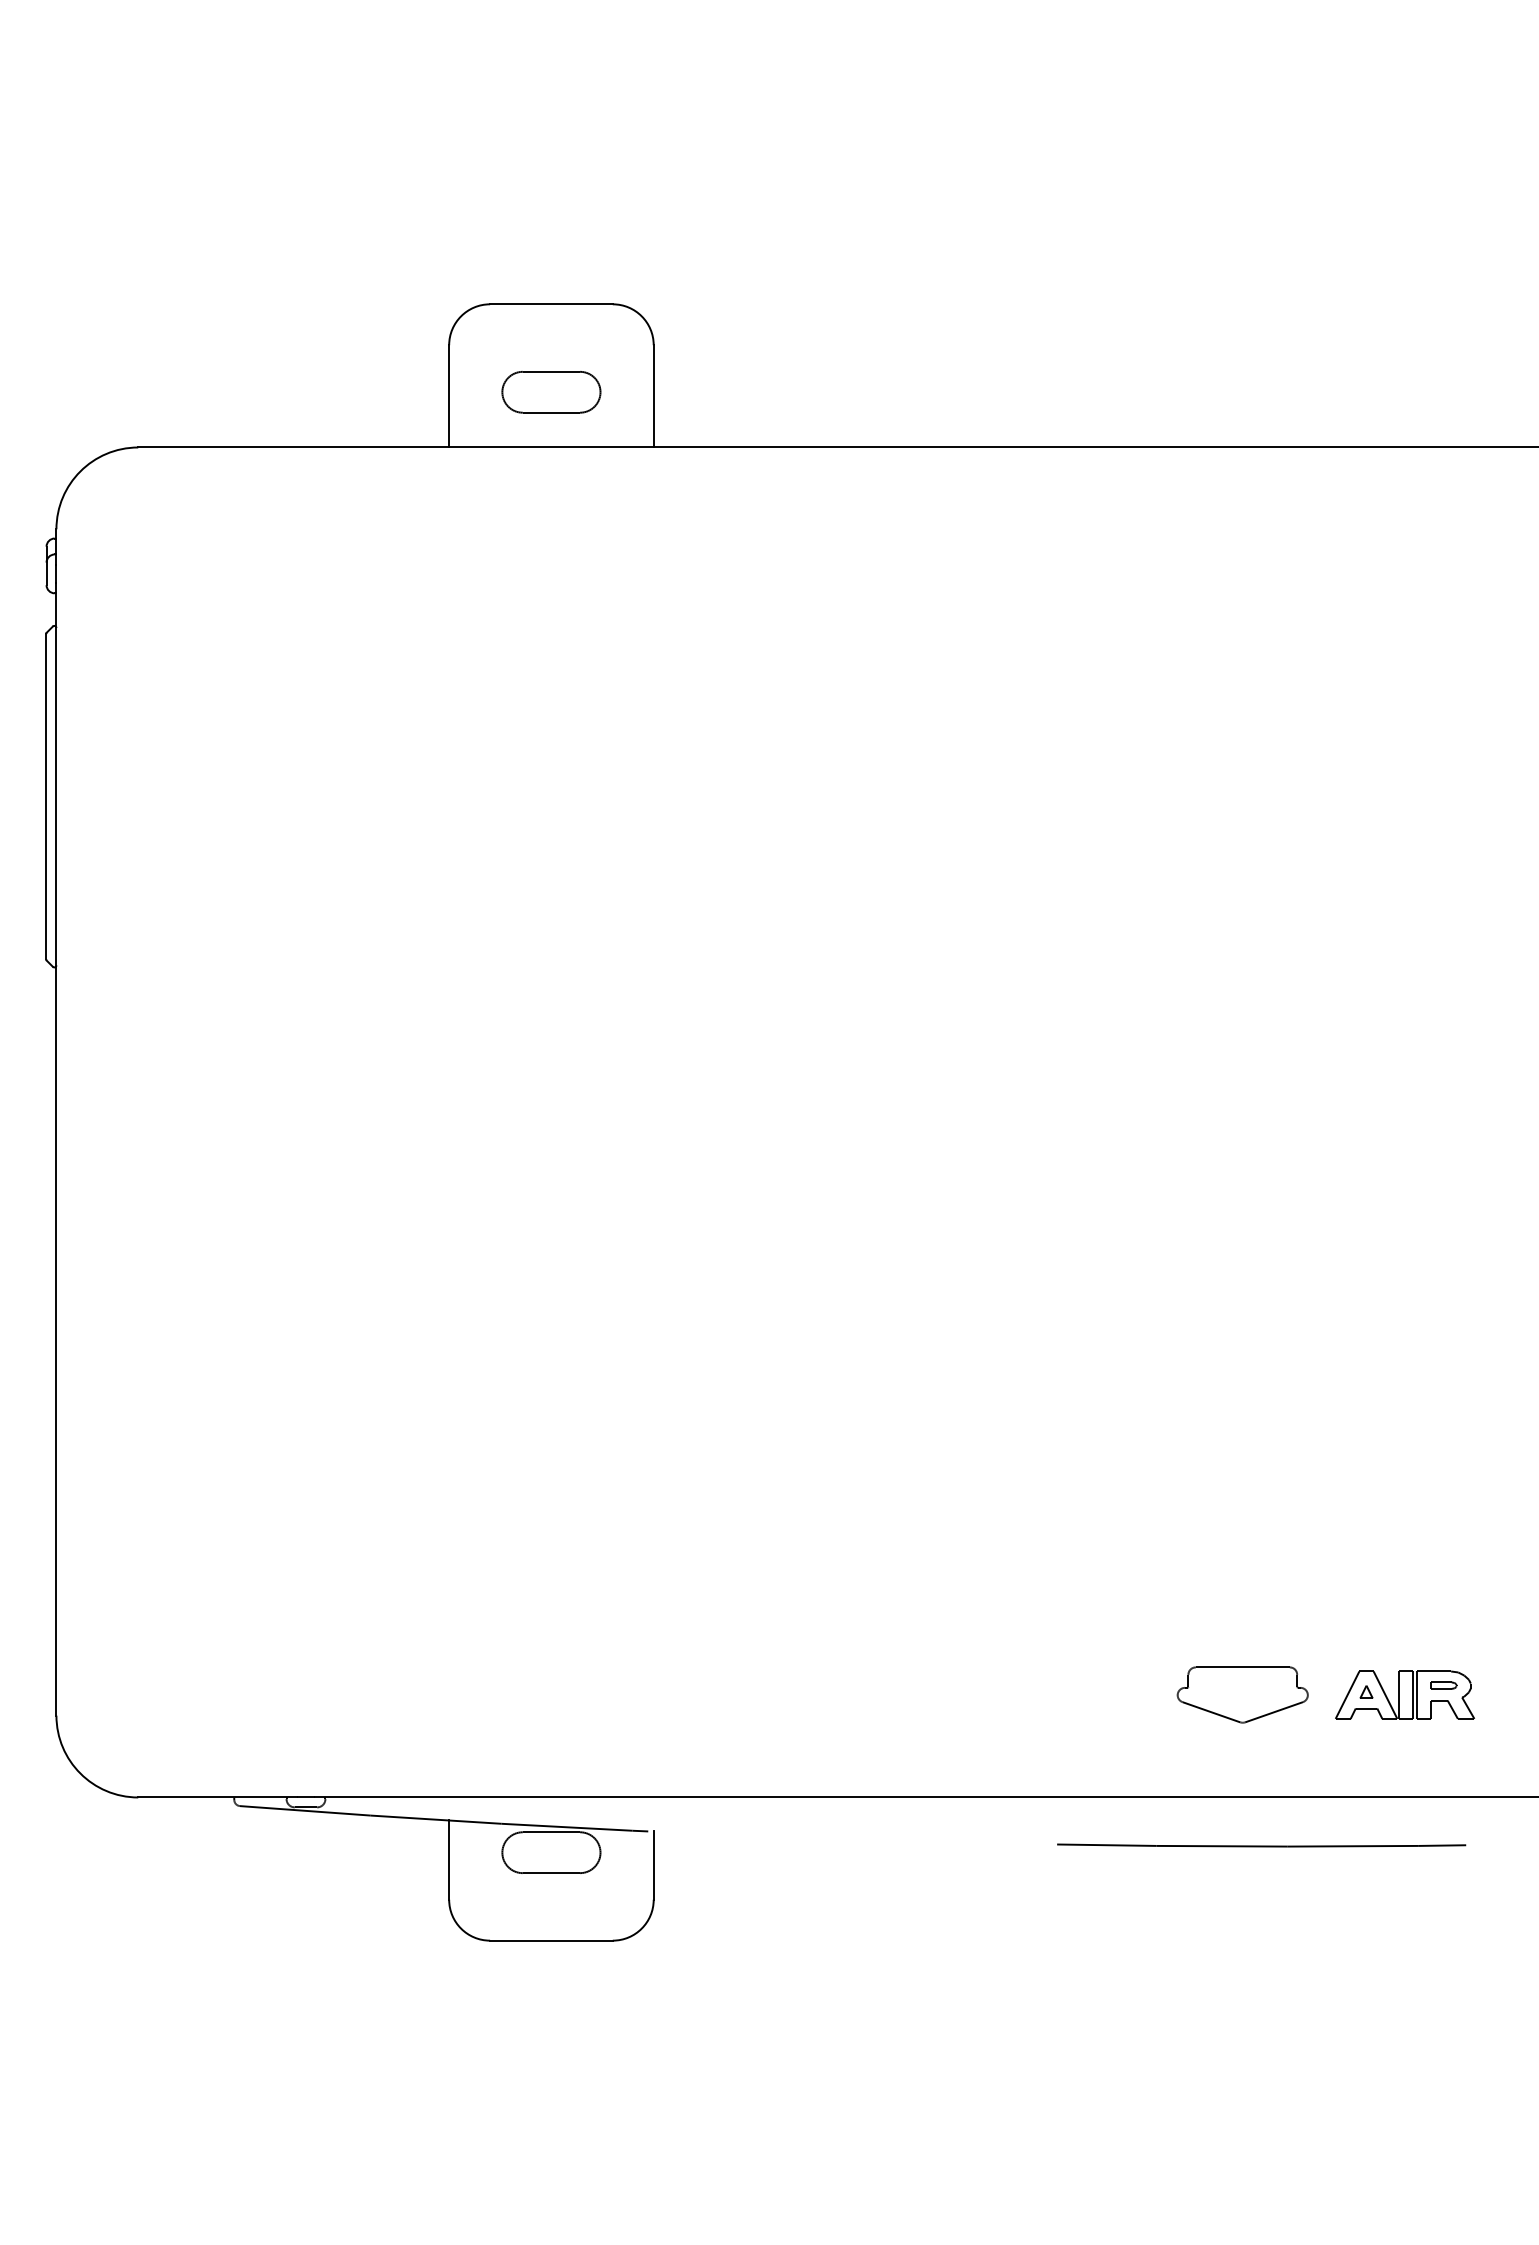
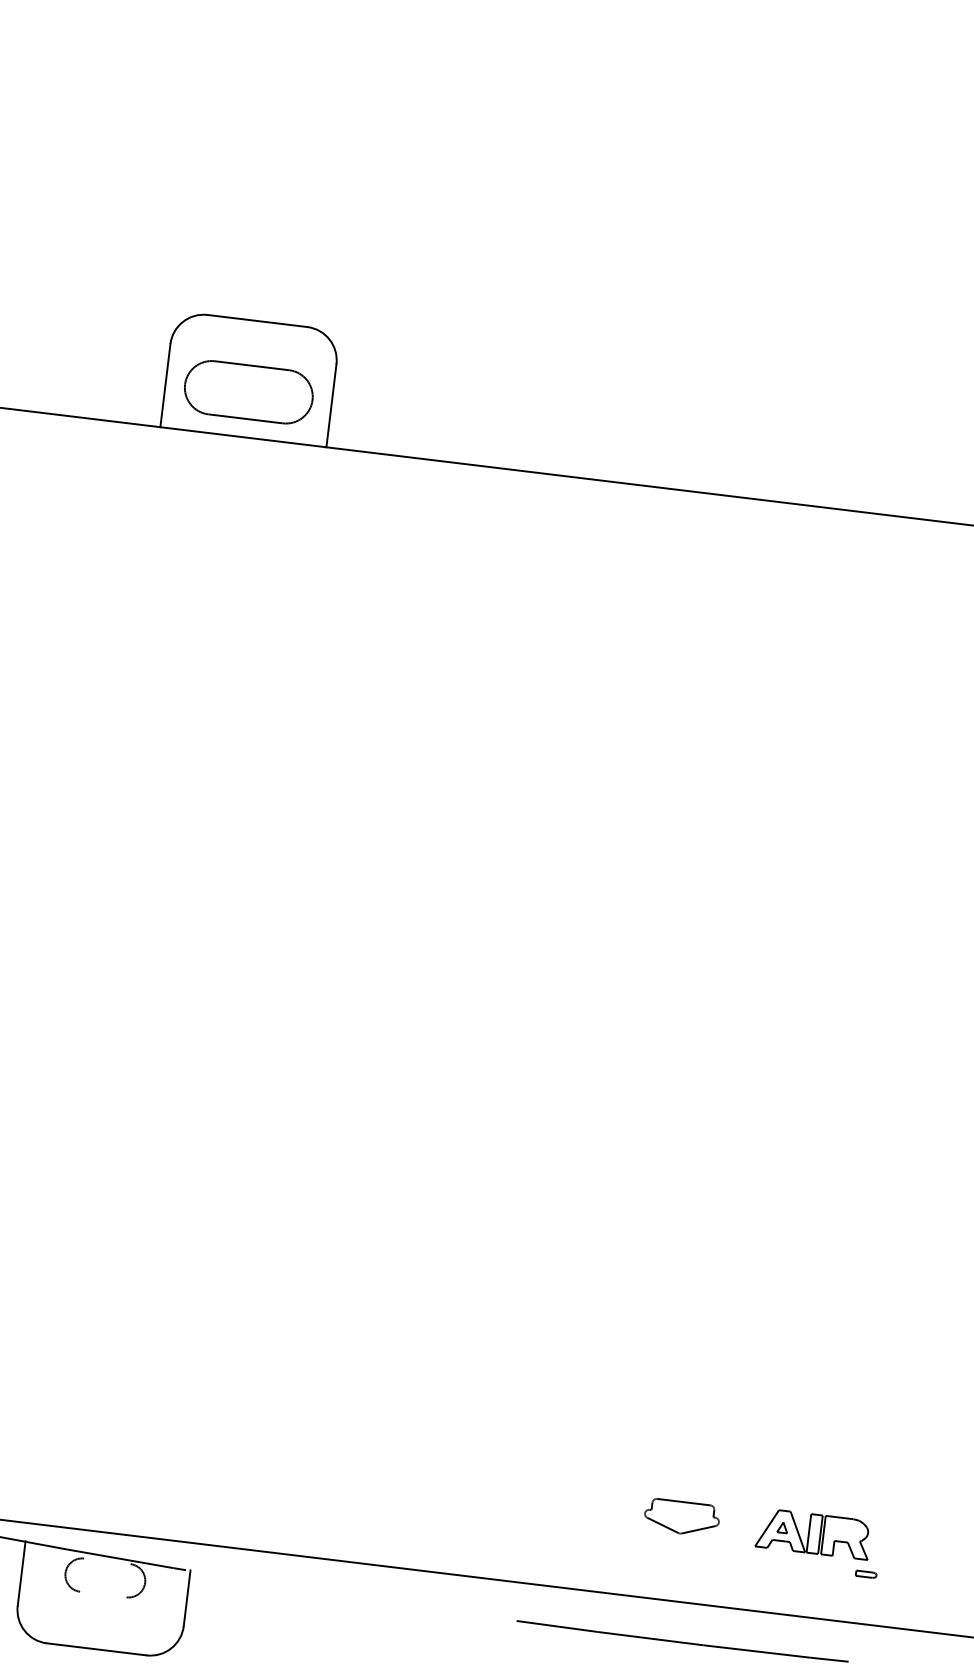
part: (551, 392) -> (248, 392), size x1.6
part: (1443, 1685) -> (866, 1574), moved
part: (1242, 1694) -> (681, 1517), size x0.7
line: (551, 1832) -> (107, 1561), removed
line: (551, 1873) -> (103, 1594), removed

